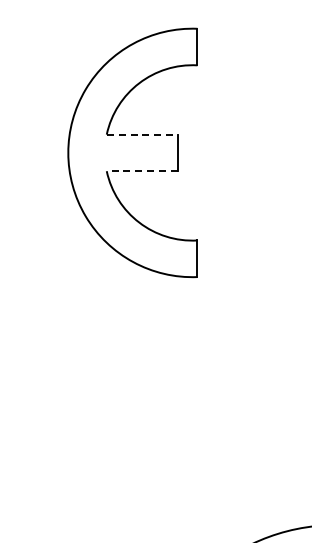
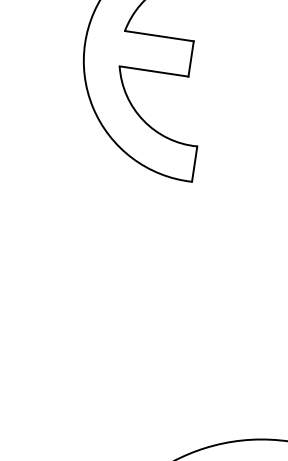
line: (142, 134) -> (159, 36), dashed -> solid
line: (142, 171) -> (154, 71), dashed -> solid

